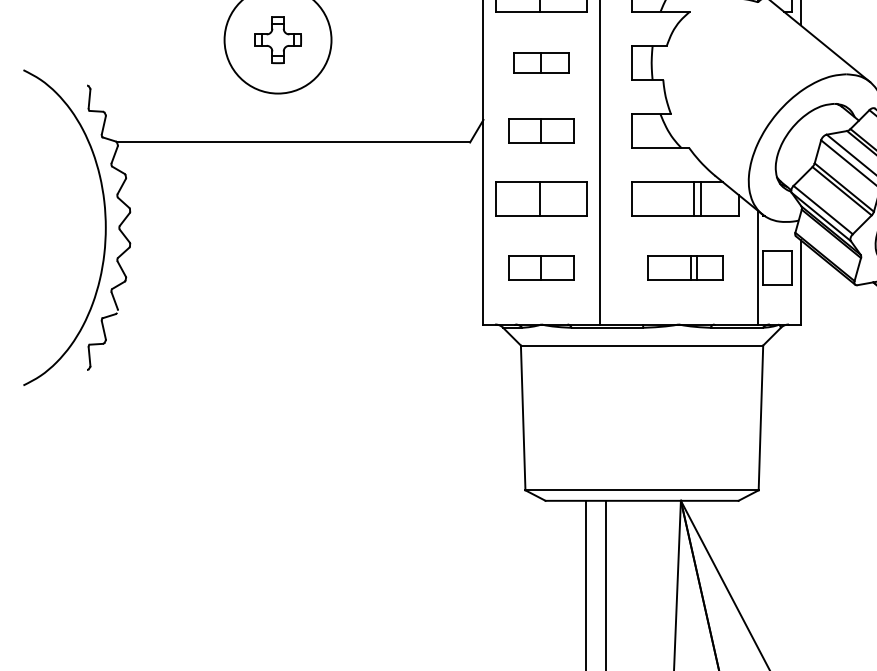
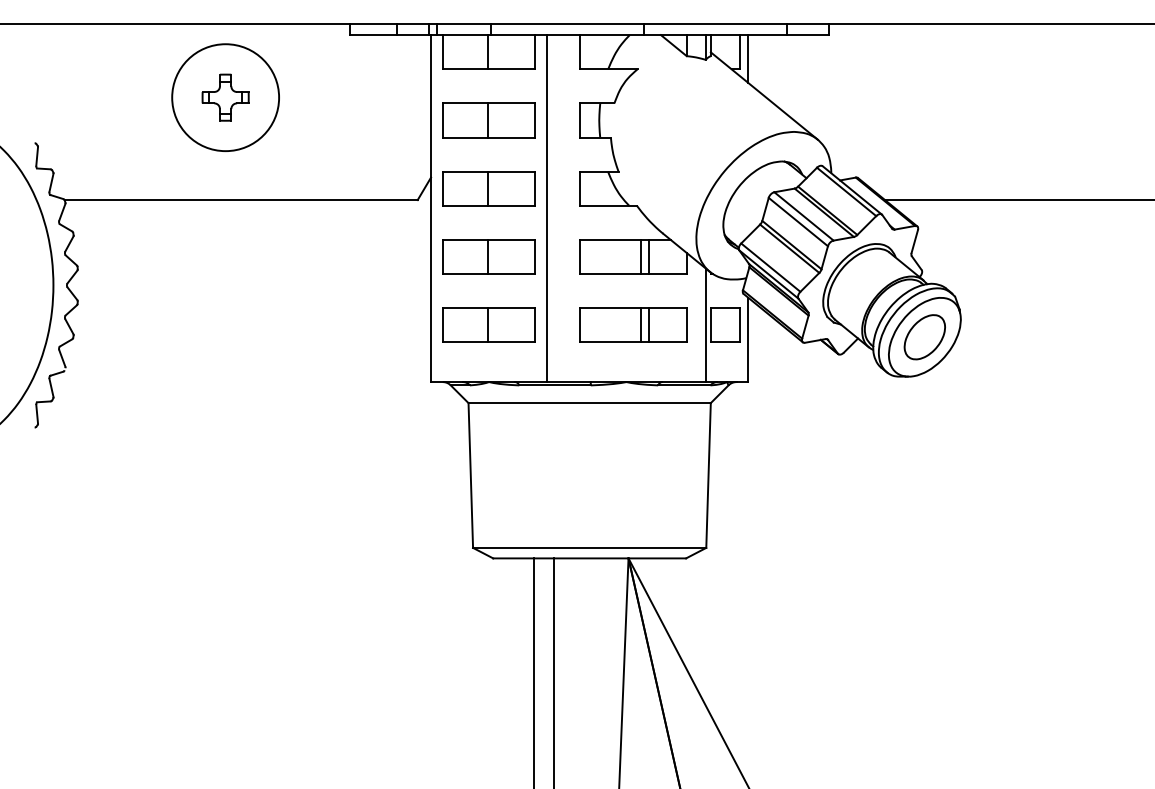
part: (540, 62) -> (488, 120), size x1.67
part: (540, 130) -> (488, 188), size x1.43
part: (540, 266) -> (488, 324), size x1.43
part: (685, 266) -> (633, 324), size x1.43

